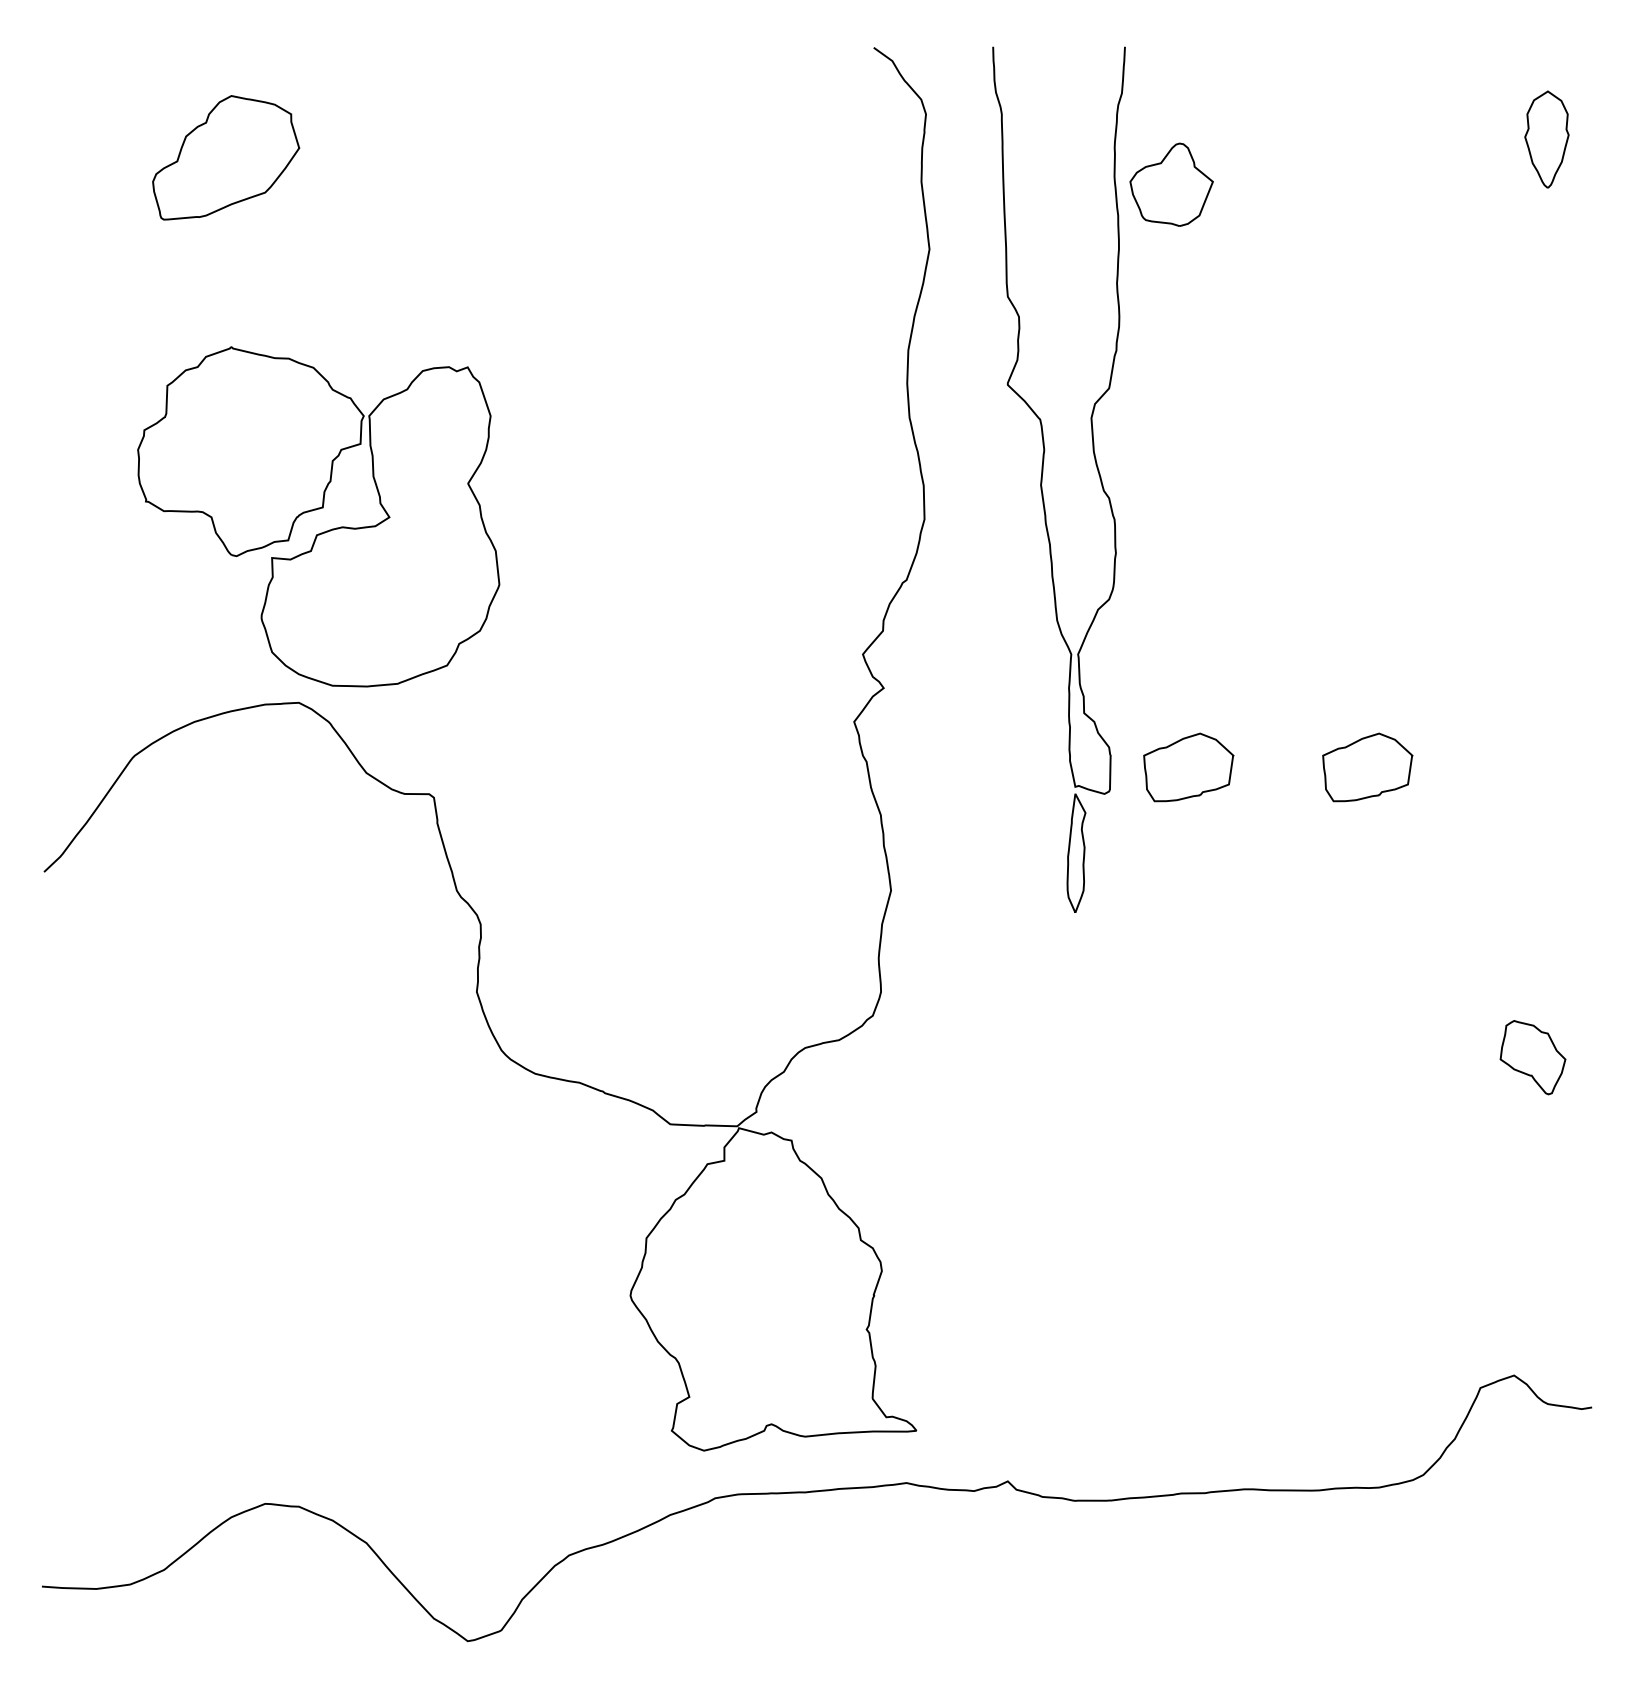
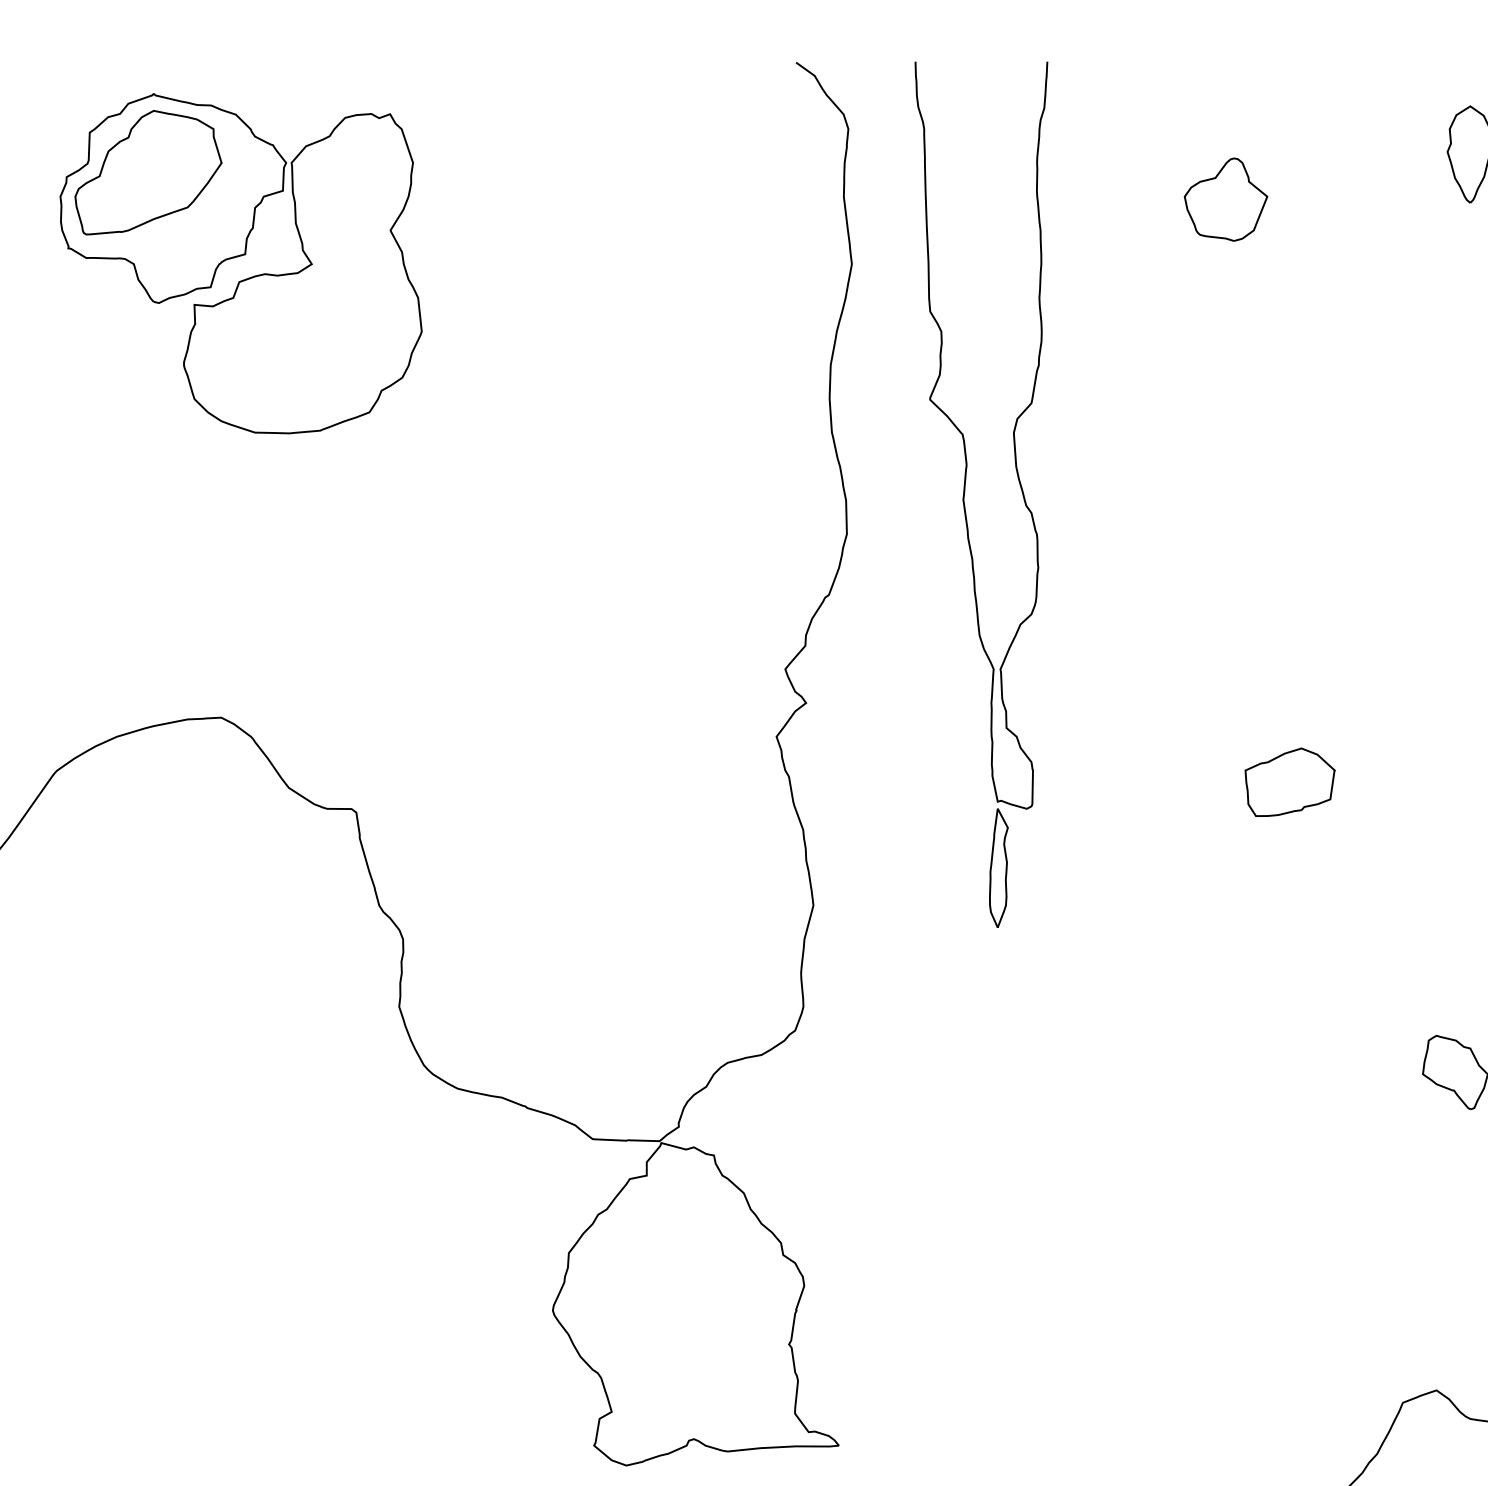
part: (1171, 184) -> (1225, 199), moved
part: (316, 510) -> (238, 257), moved
part: (1188, 767) -> (1110, 782), removed

